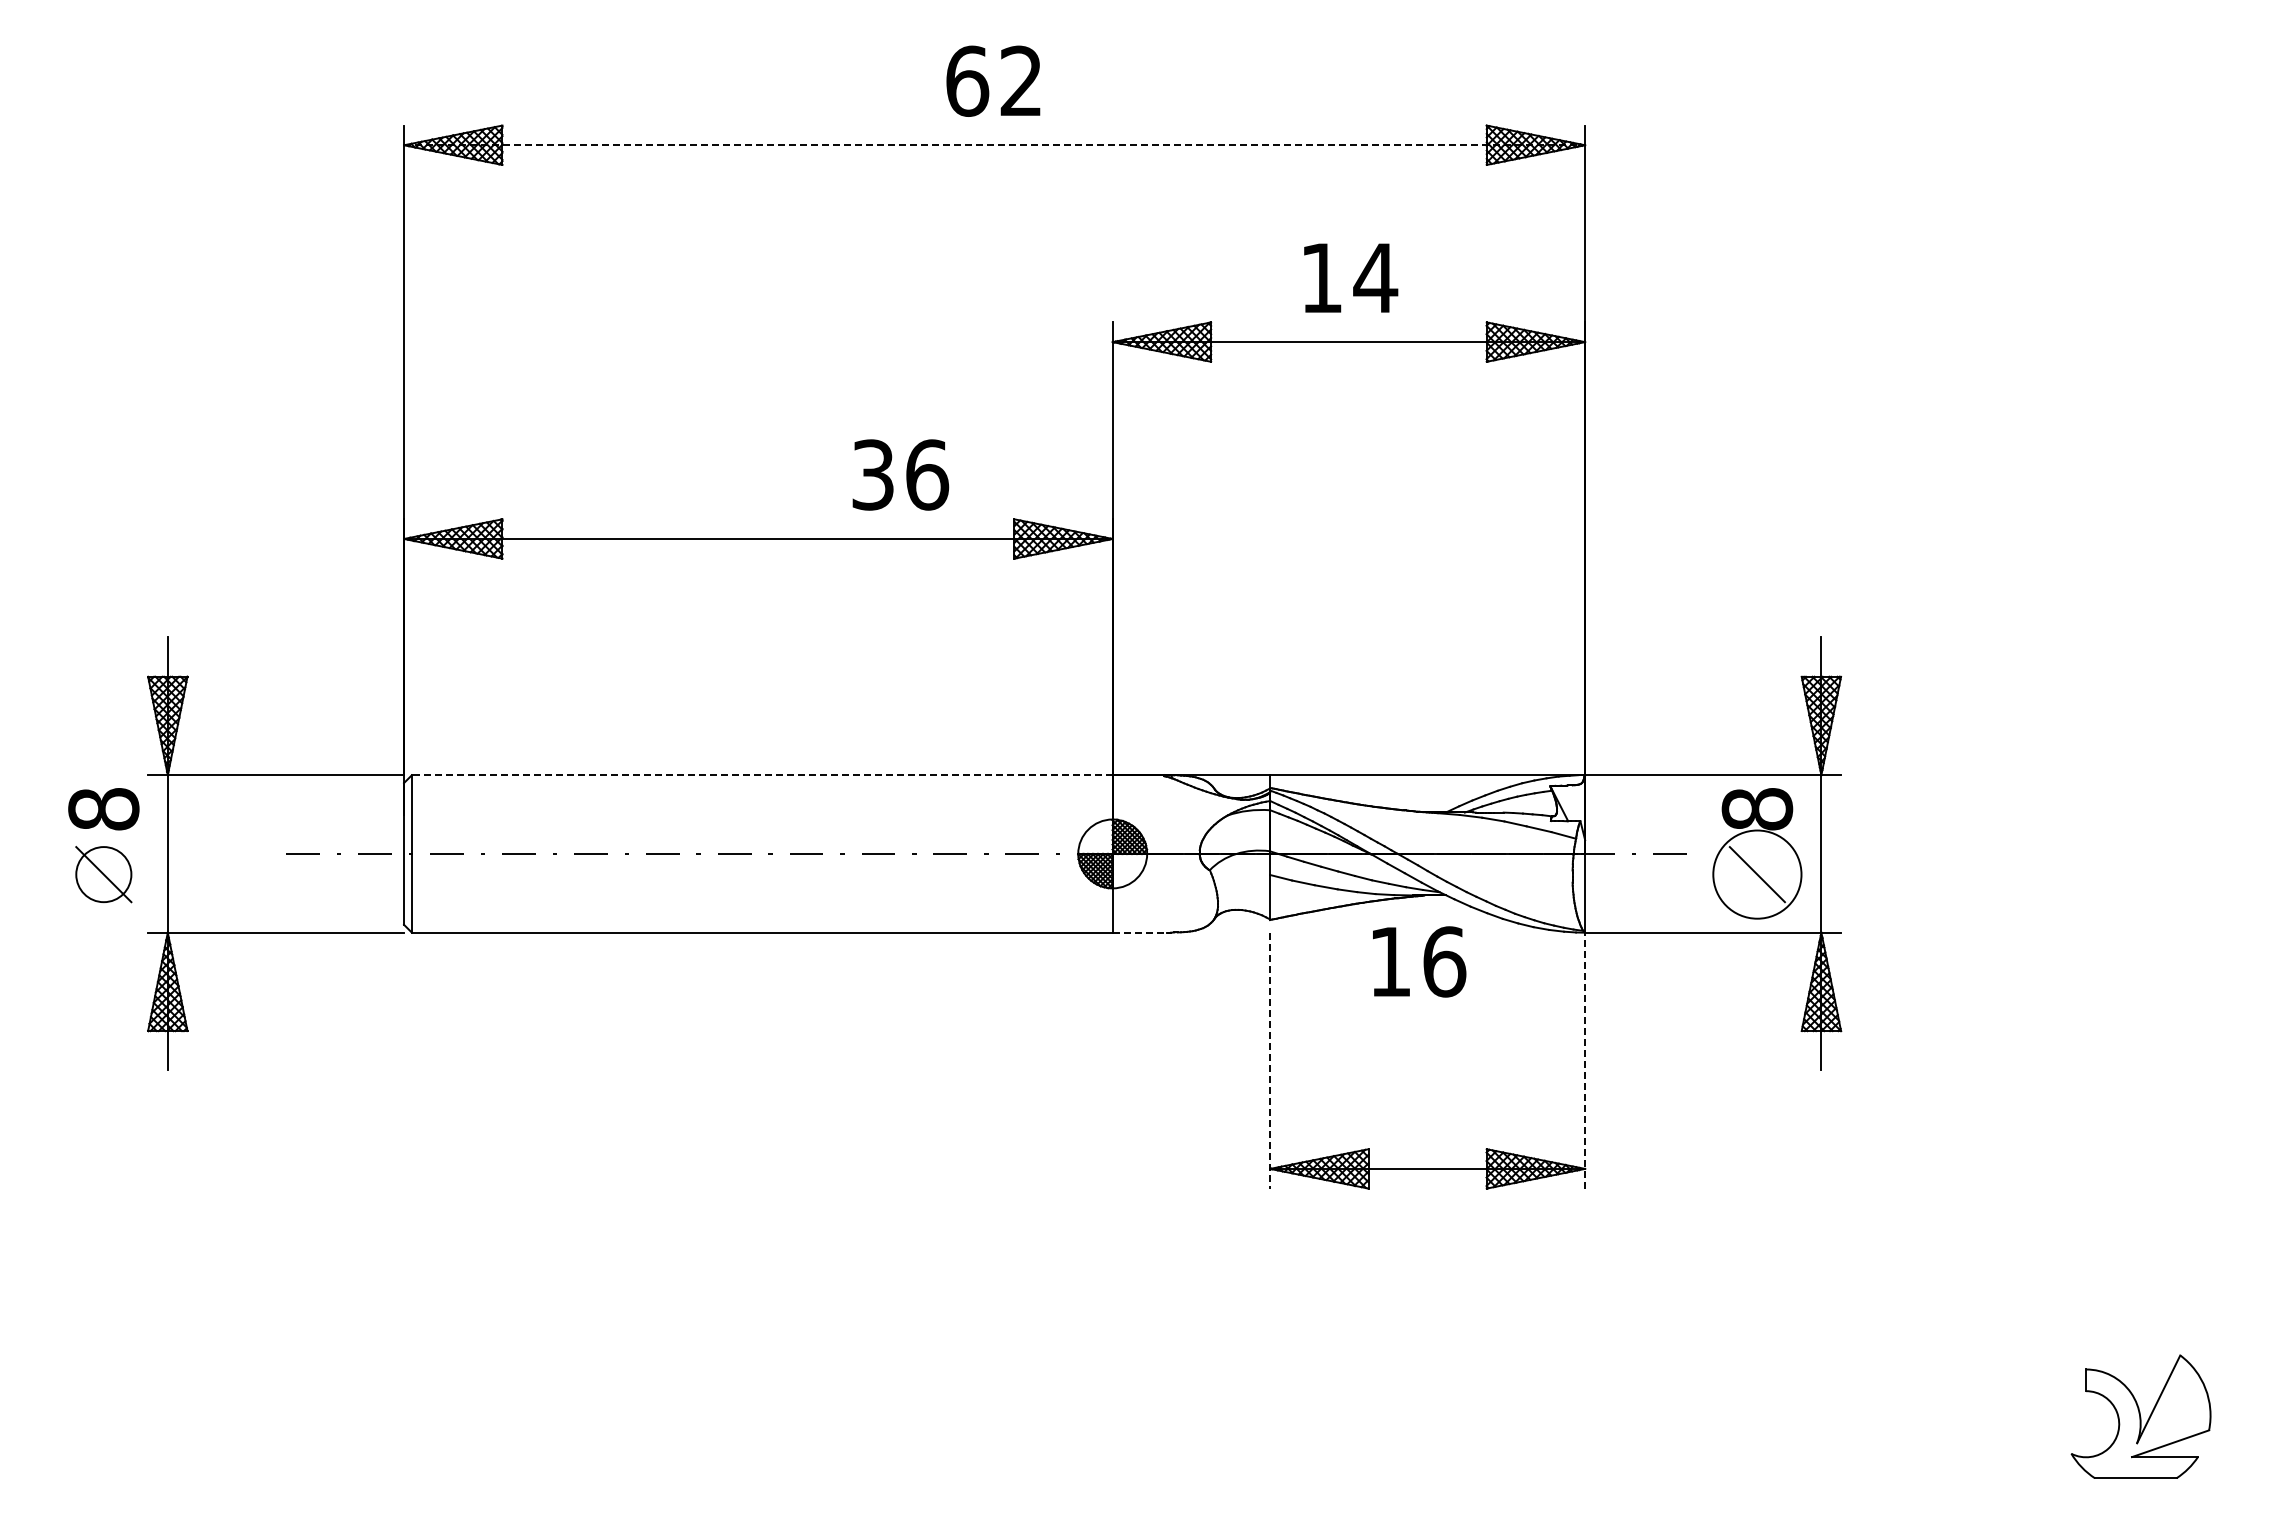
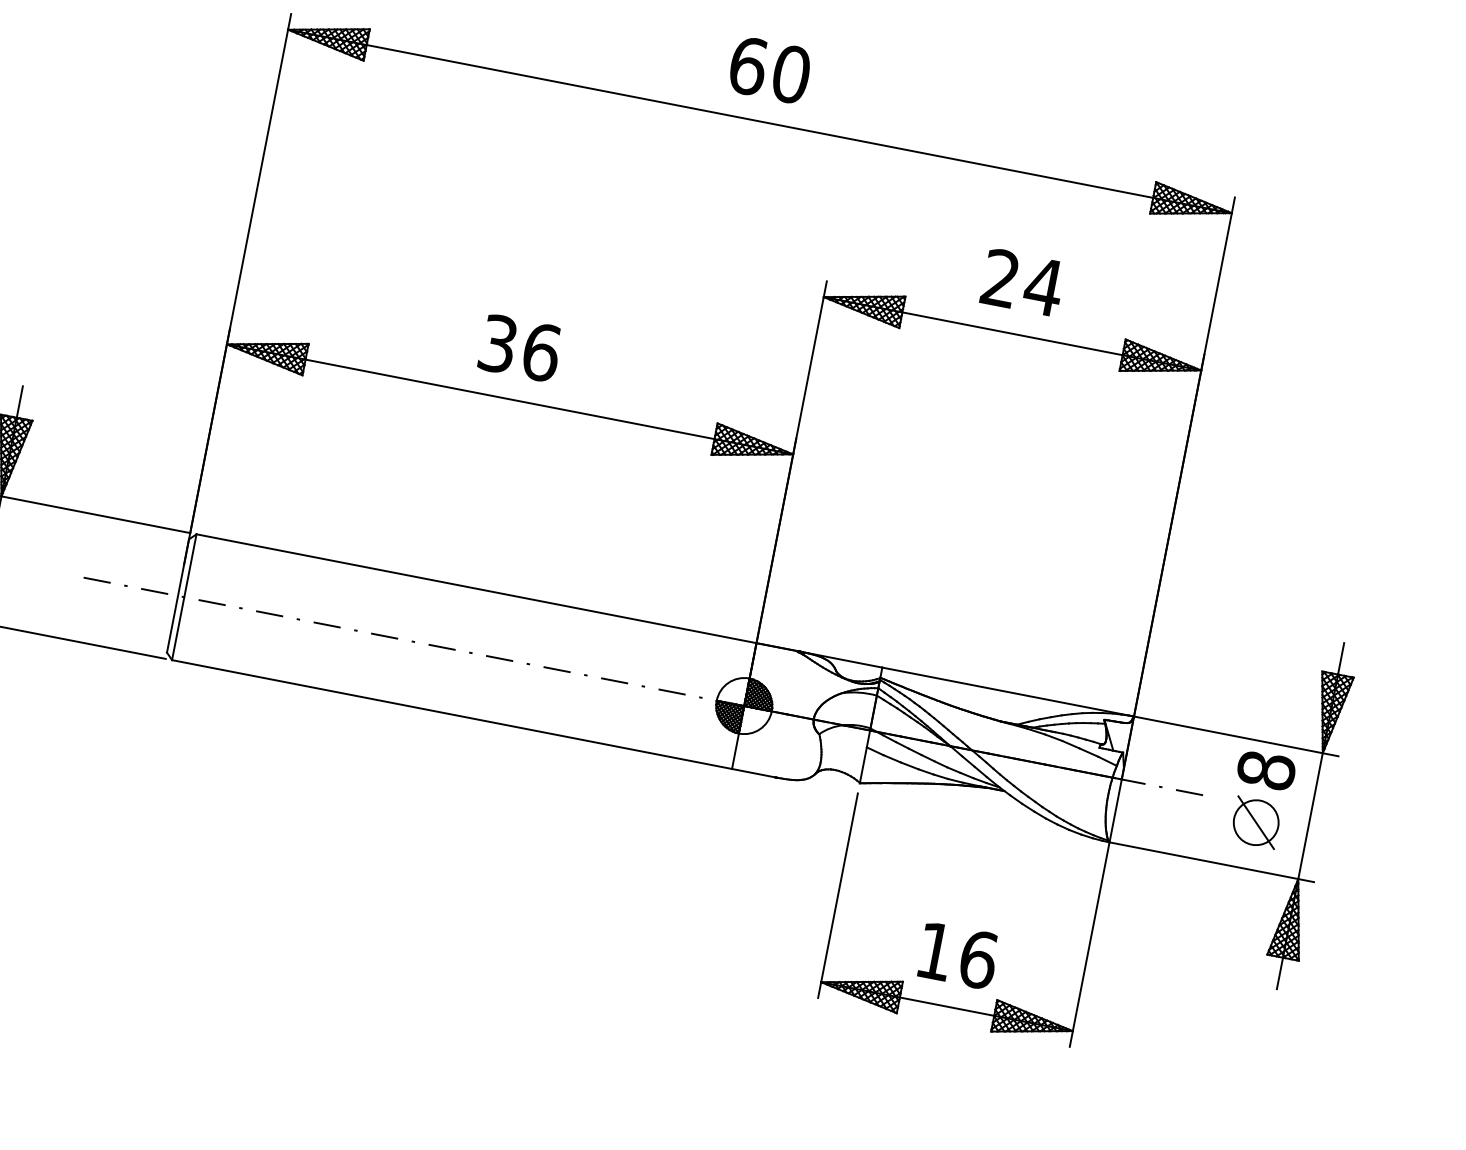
text: (1021, 80) -> (791, 73), 62 -> 60
line: (994, 145) -> (759, 121), dashed -> solid
text: (1321, 277) -> (1000, 277), 14 -> 24
text: (900, 474) -> (520, 347), moved
line: (761, 775) -> (475, 588), dashed -> solid
circle: (1756, 874) -> (1255, 822), size x0.62
line: (1139, 932) -> (753, 772), dashed -> solid
text: (1419, 961) -> (958, 955), moved
line: (1270, 1060) -> (838, 895), dashed -> solid
line: (1585, 1060) -> (1089, 944), dashed -> solid

